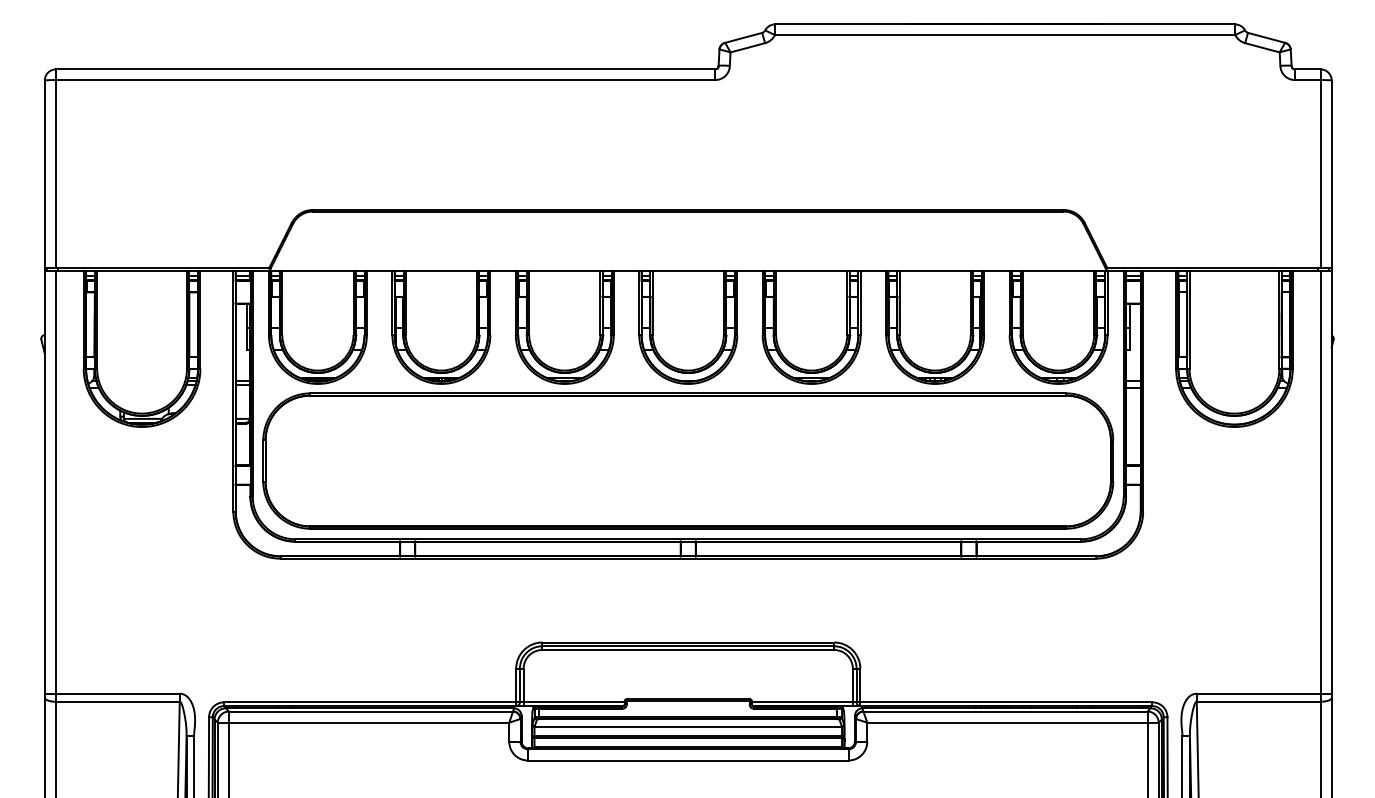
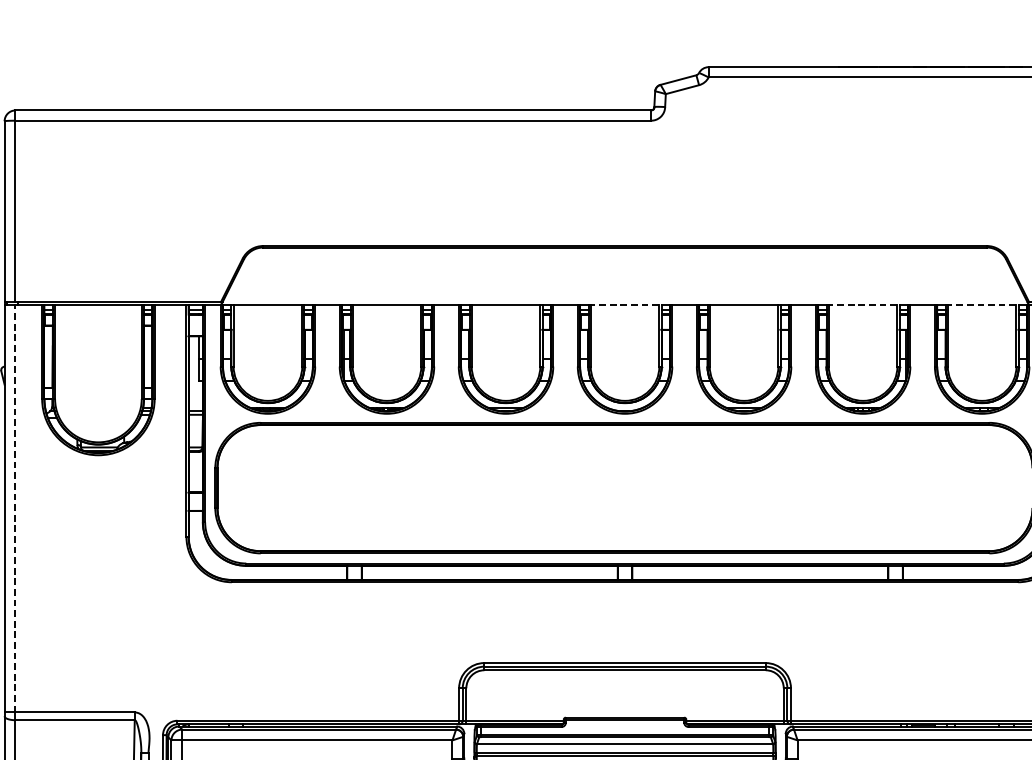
line: (688, 271) -> (625, 305), solid -> dashed
line: (935, 271) -> (863, 305), solid -> dashed
line: (1058, 271) -> (982, 305), solid -> dashed
line: (56, 482) -> (15, 508), solid -> dashed

